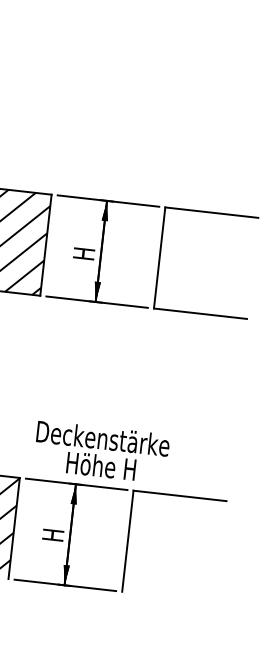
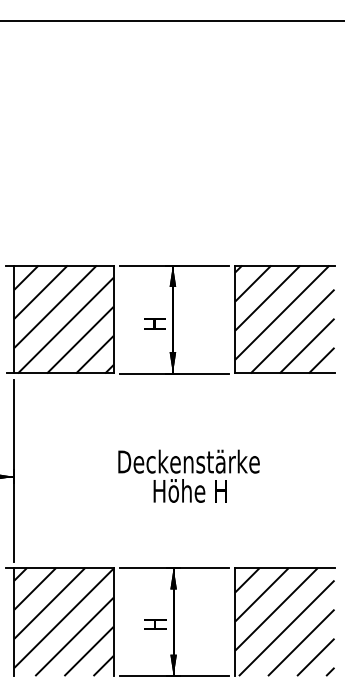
hatch: (205, 263) -> (284, 319), added
text: (101, 451) -> (188, 475), moved
hatch: (174, 546) -> (284, 622), added

